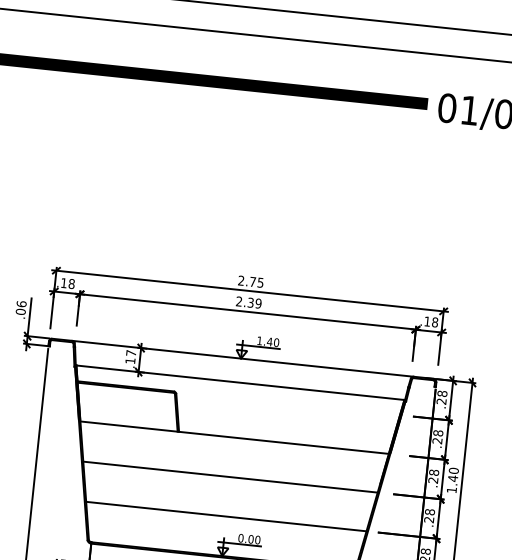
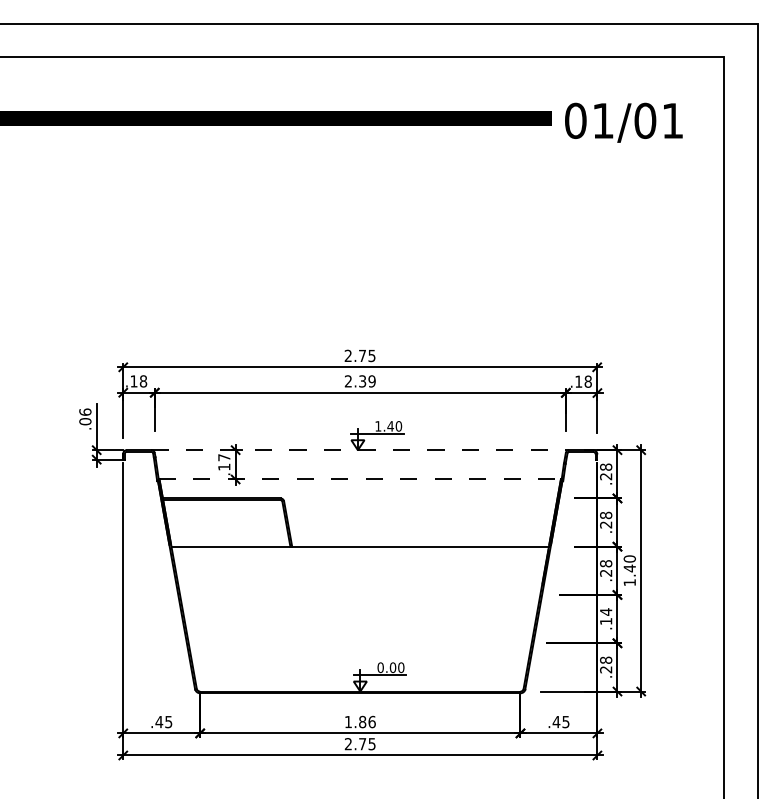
line: (243, 359) -> (360, 450), solid -> dashed
line: (240, 382) -> (360, 479), solid -> dashed
line: (230, 476) -> (360, 594), removed
text: (429, 515) -> (606, 616), .28 -> .14
line: (225, 516) -> (359, 643), removed

